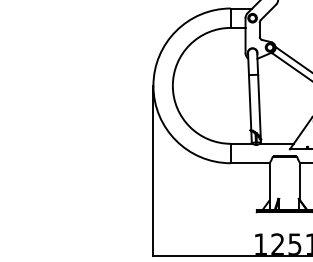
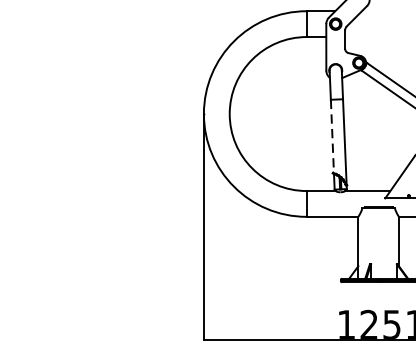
line: (250, 102) -> (332, 136), solid -> dashed

